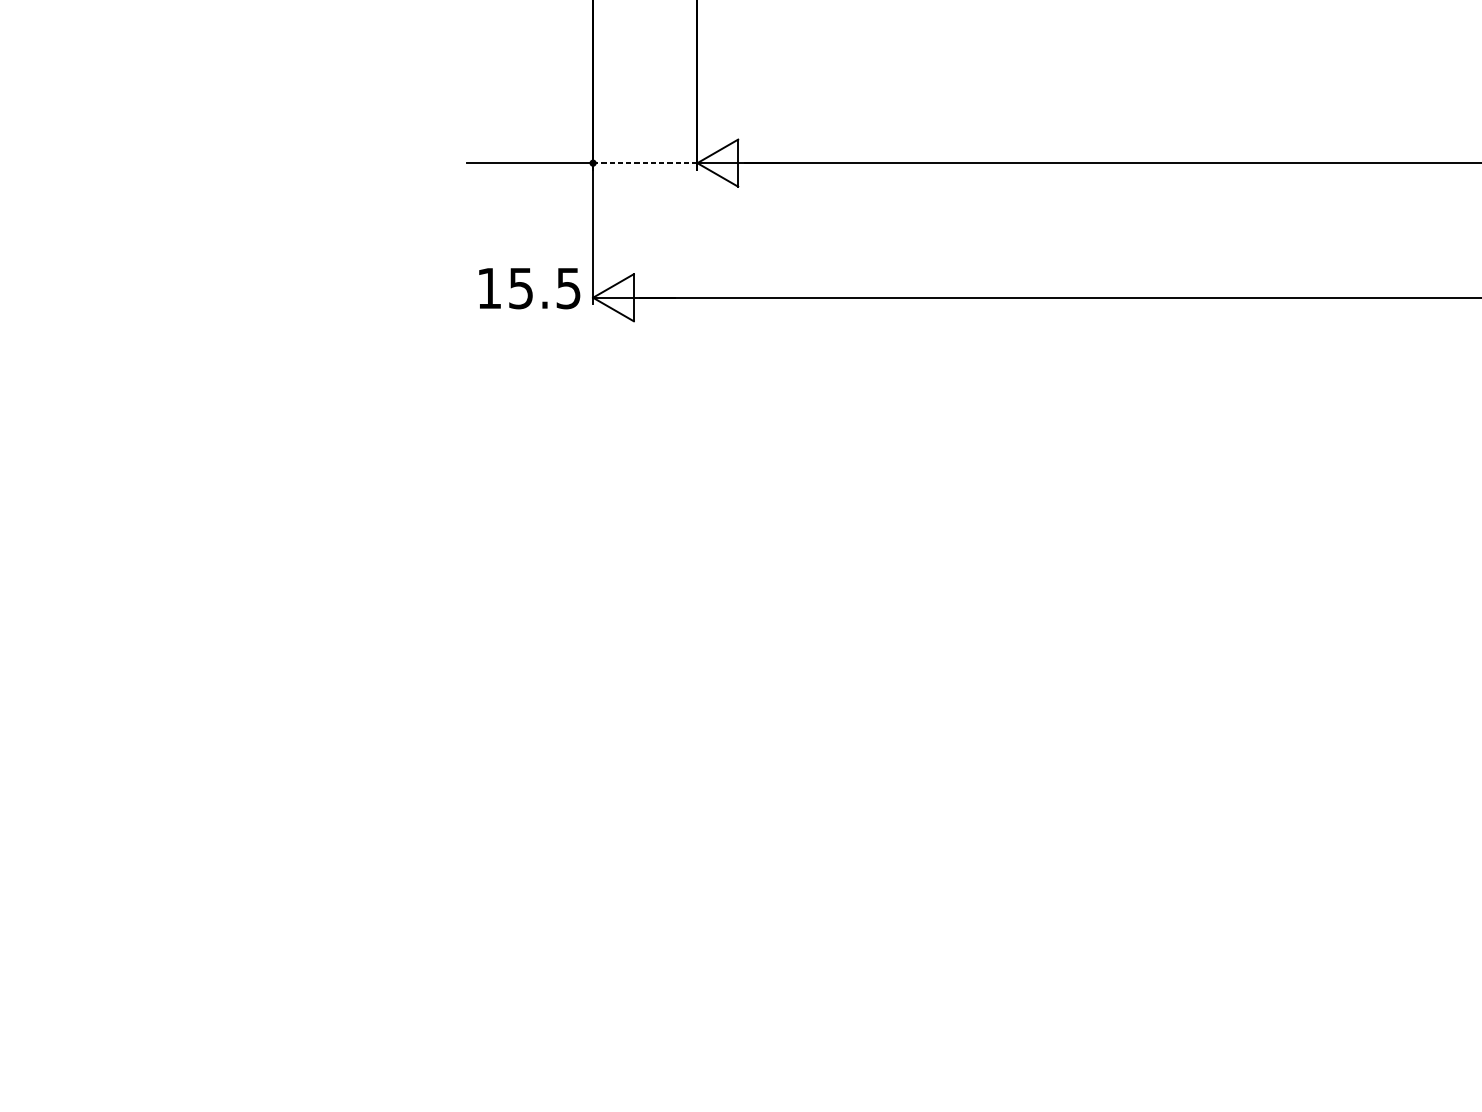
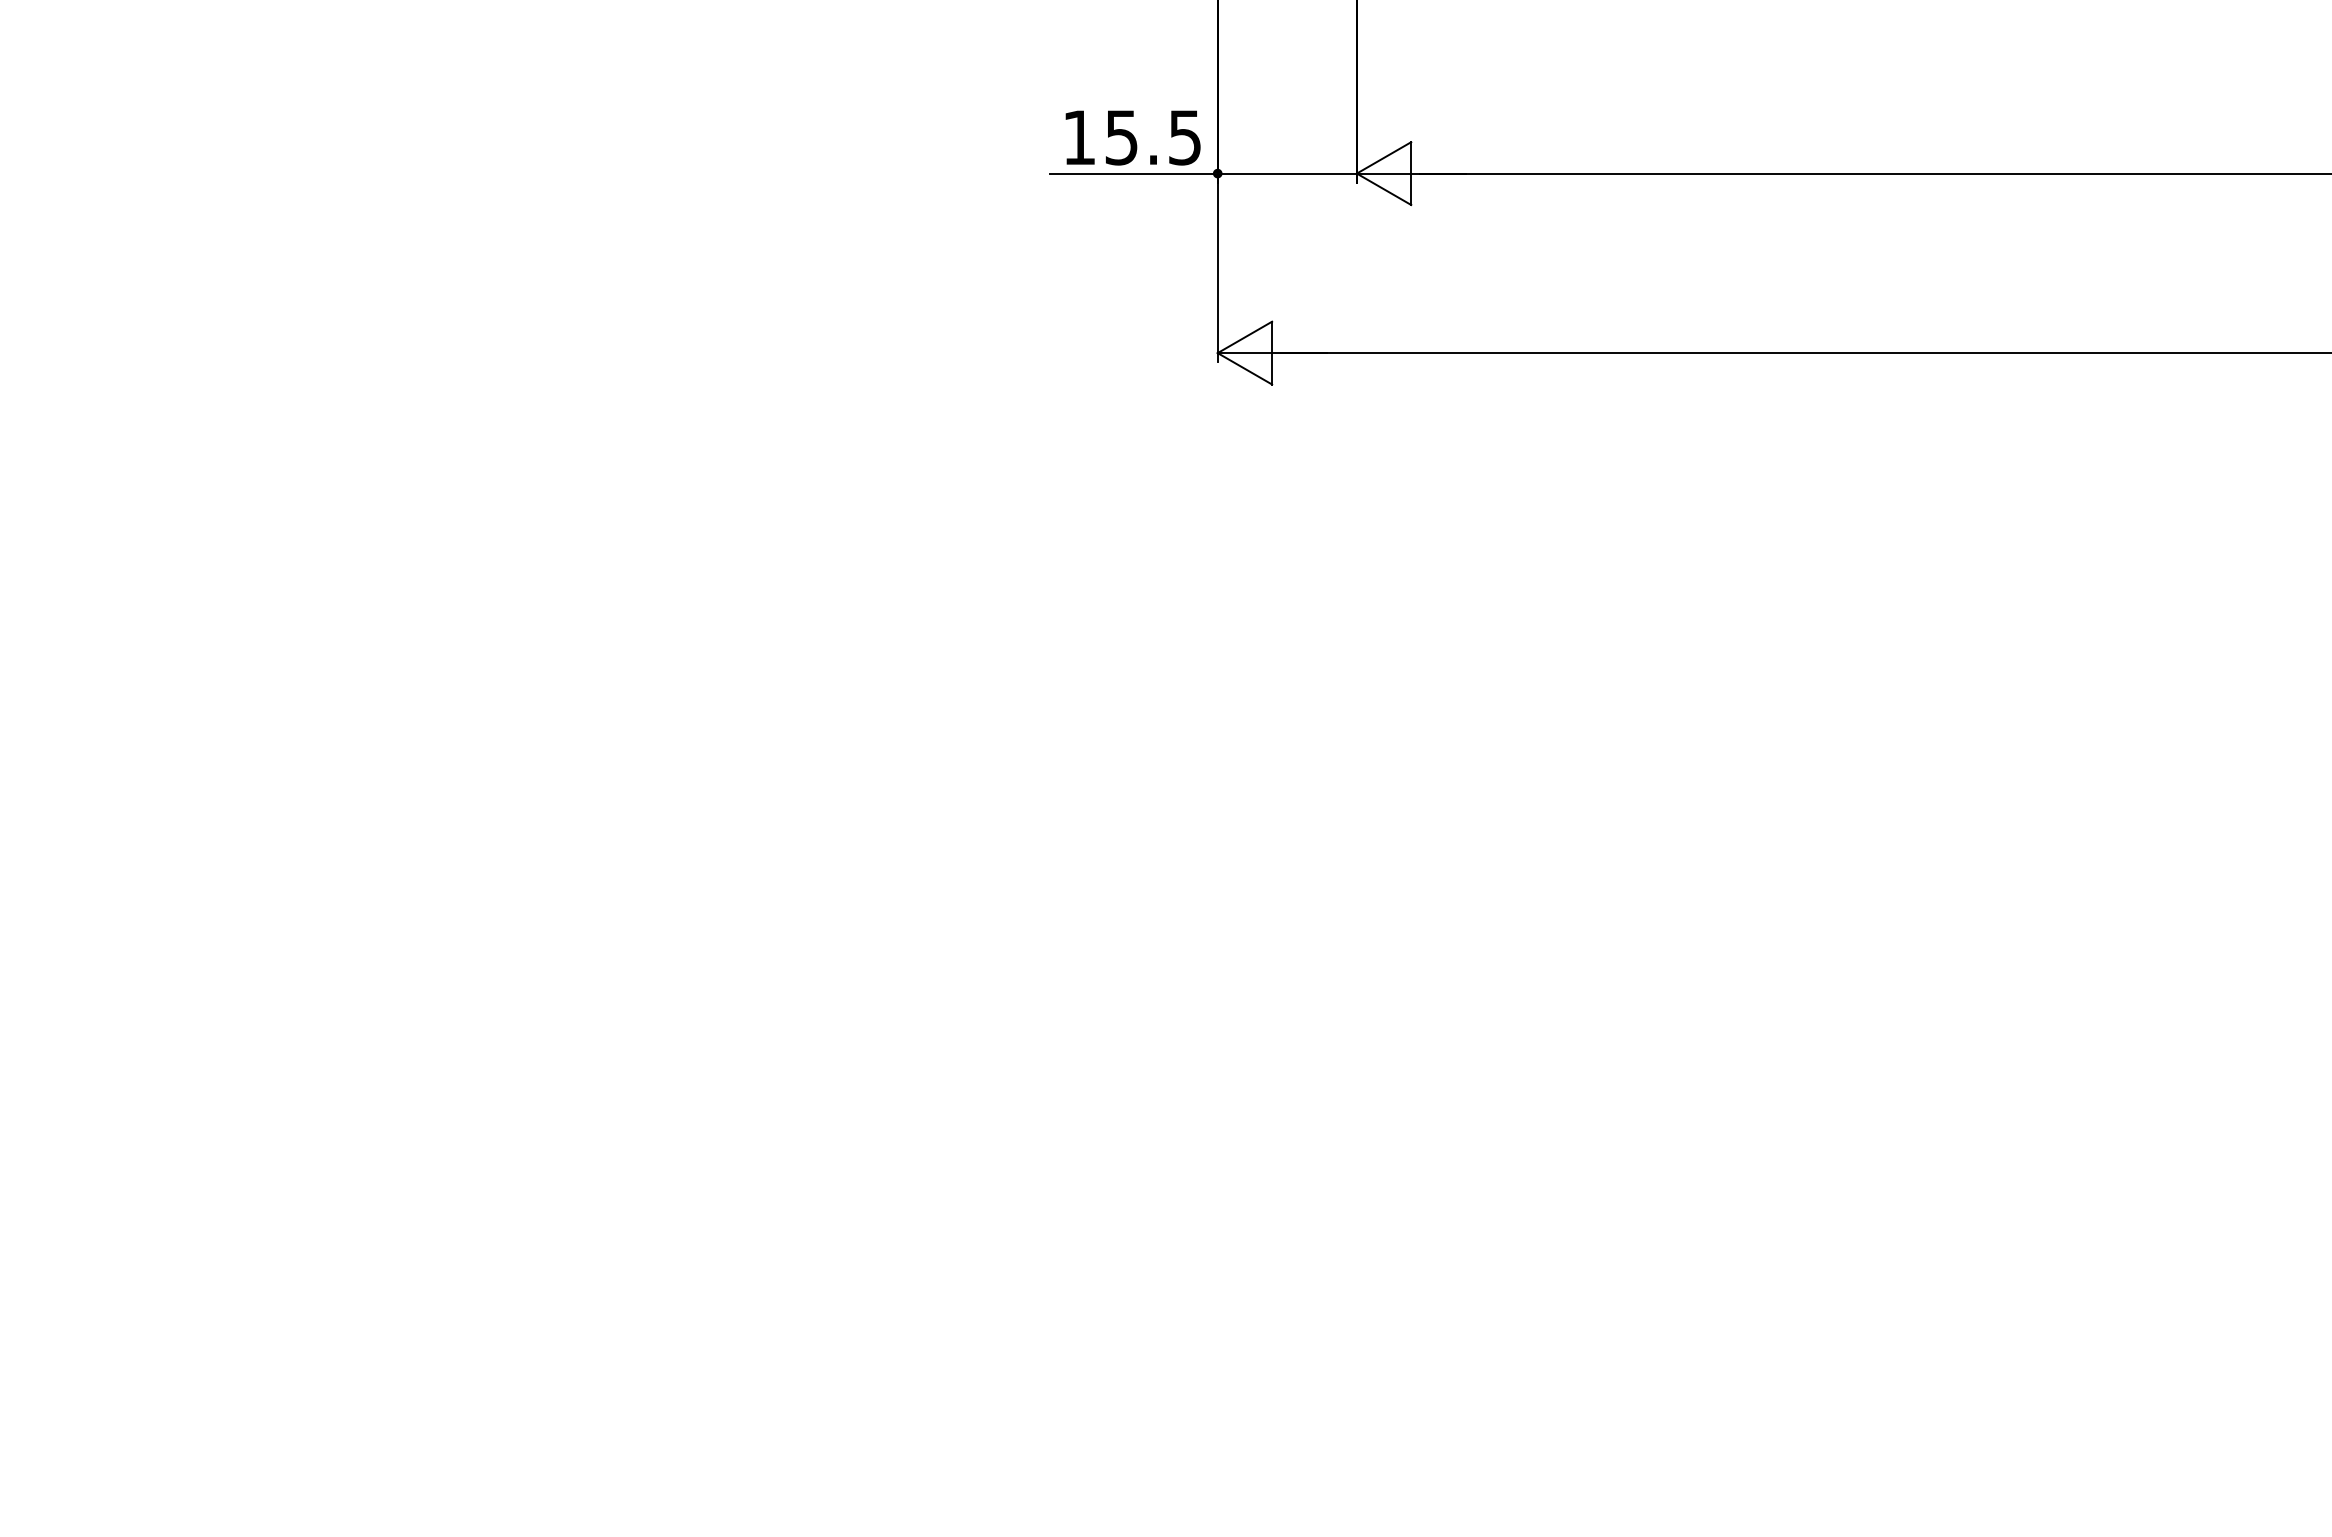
line: (645, 163) -> (1287, 173), dashed -> solid
text: (529, 288) -> (1132, 137), moved

